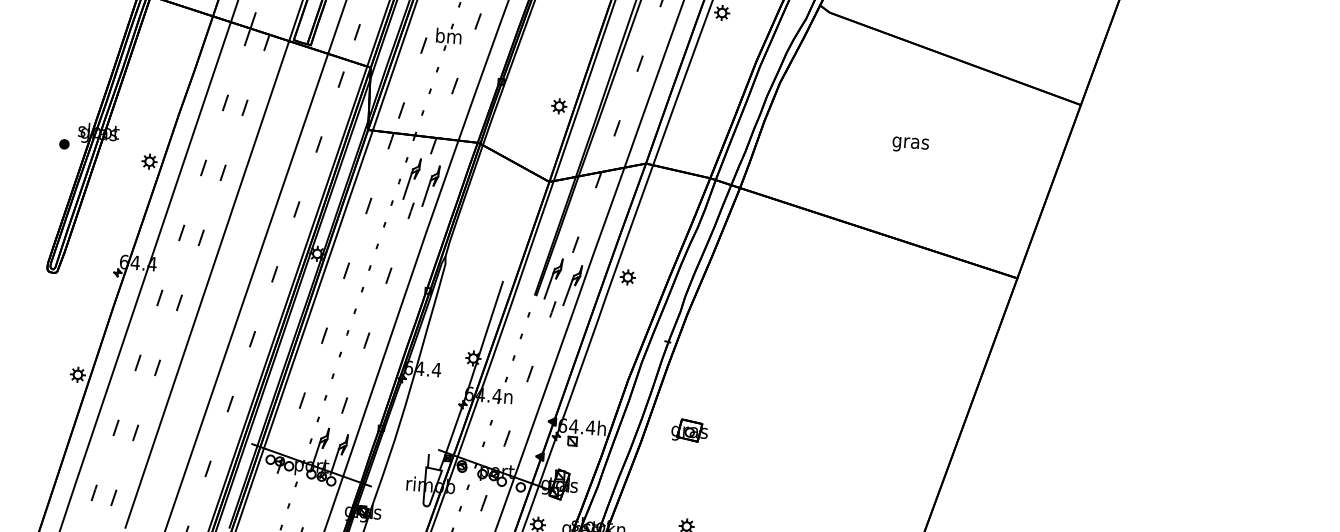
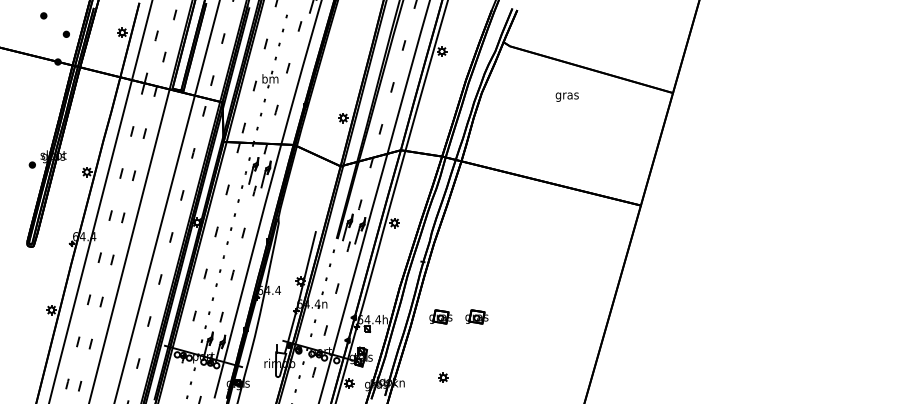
text: (909, 143) -> (566, 96), moved
part: (745, 433) -> (476, 316), added

